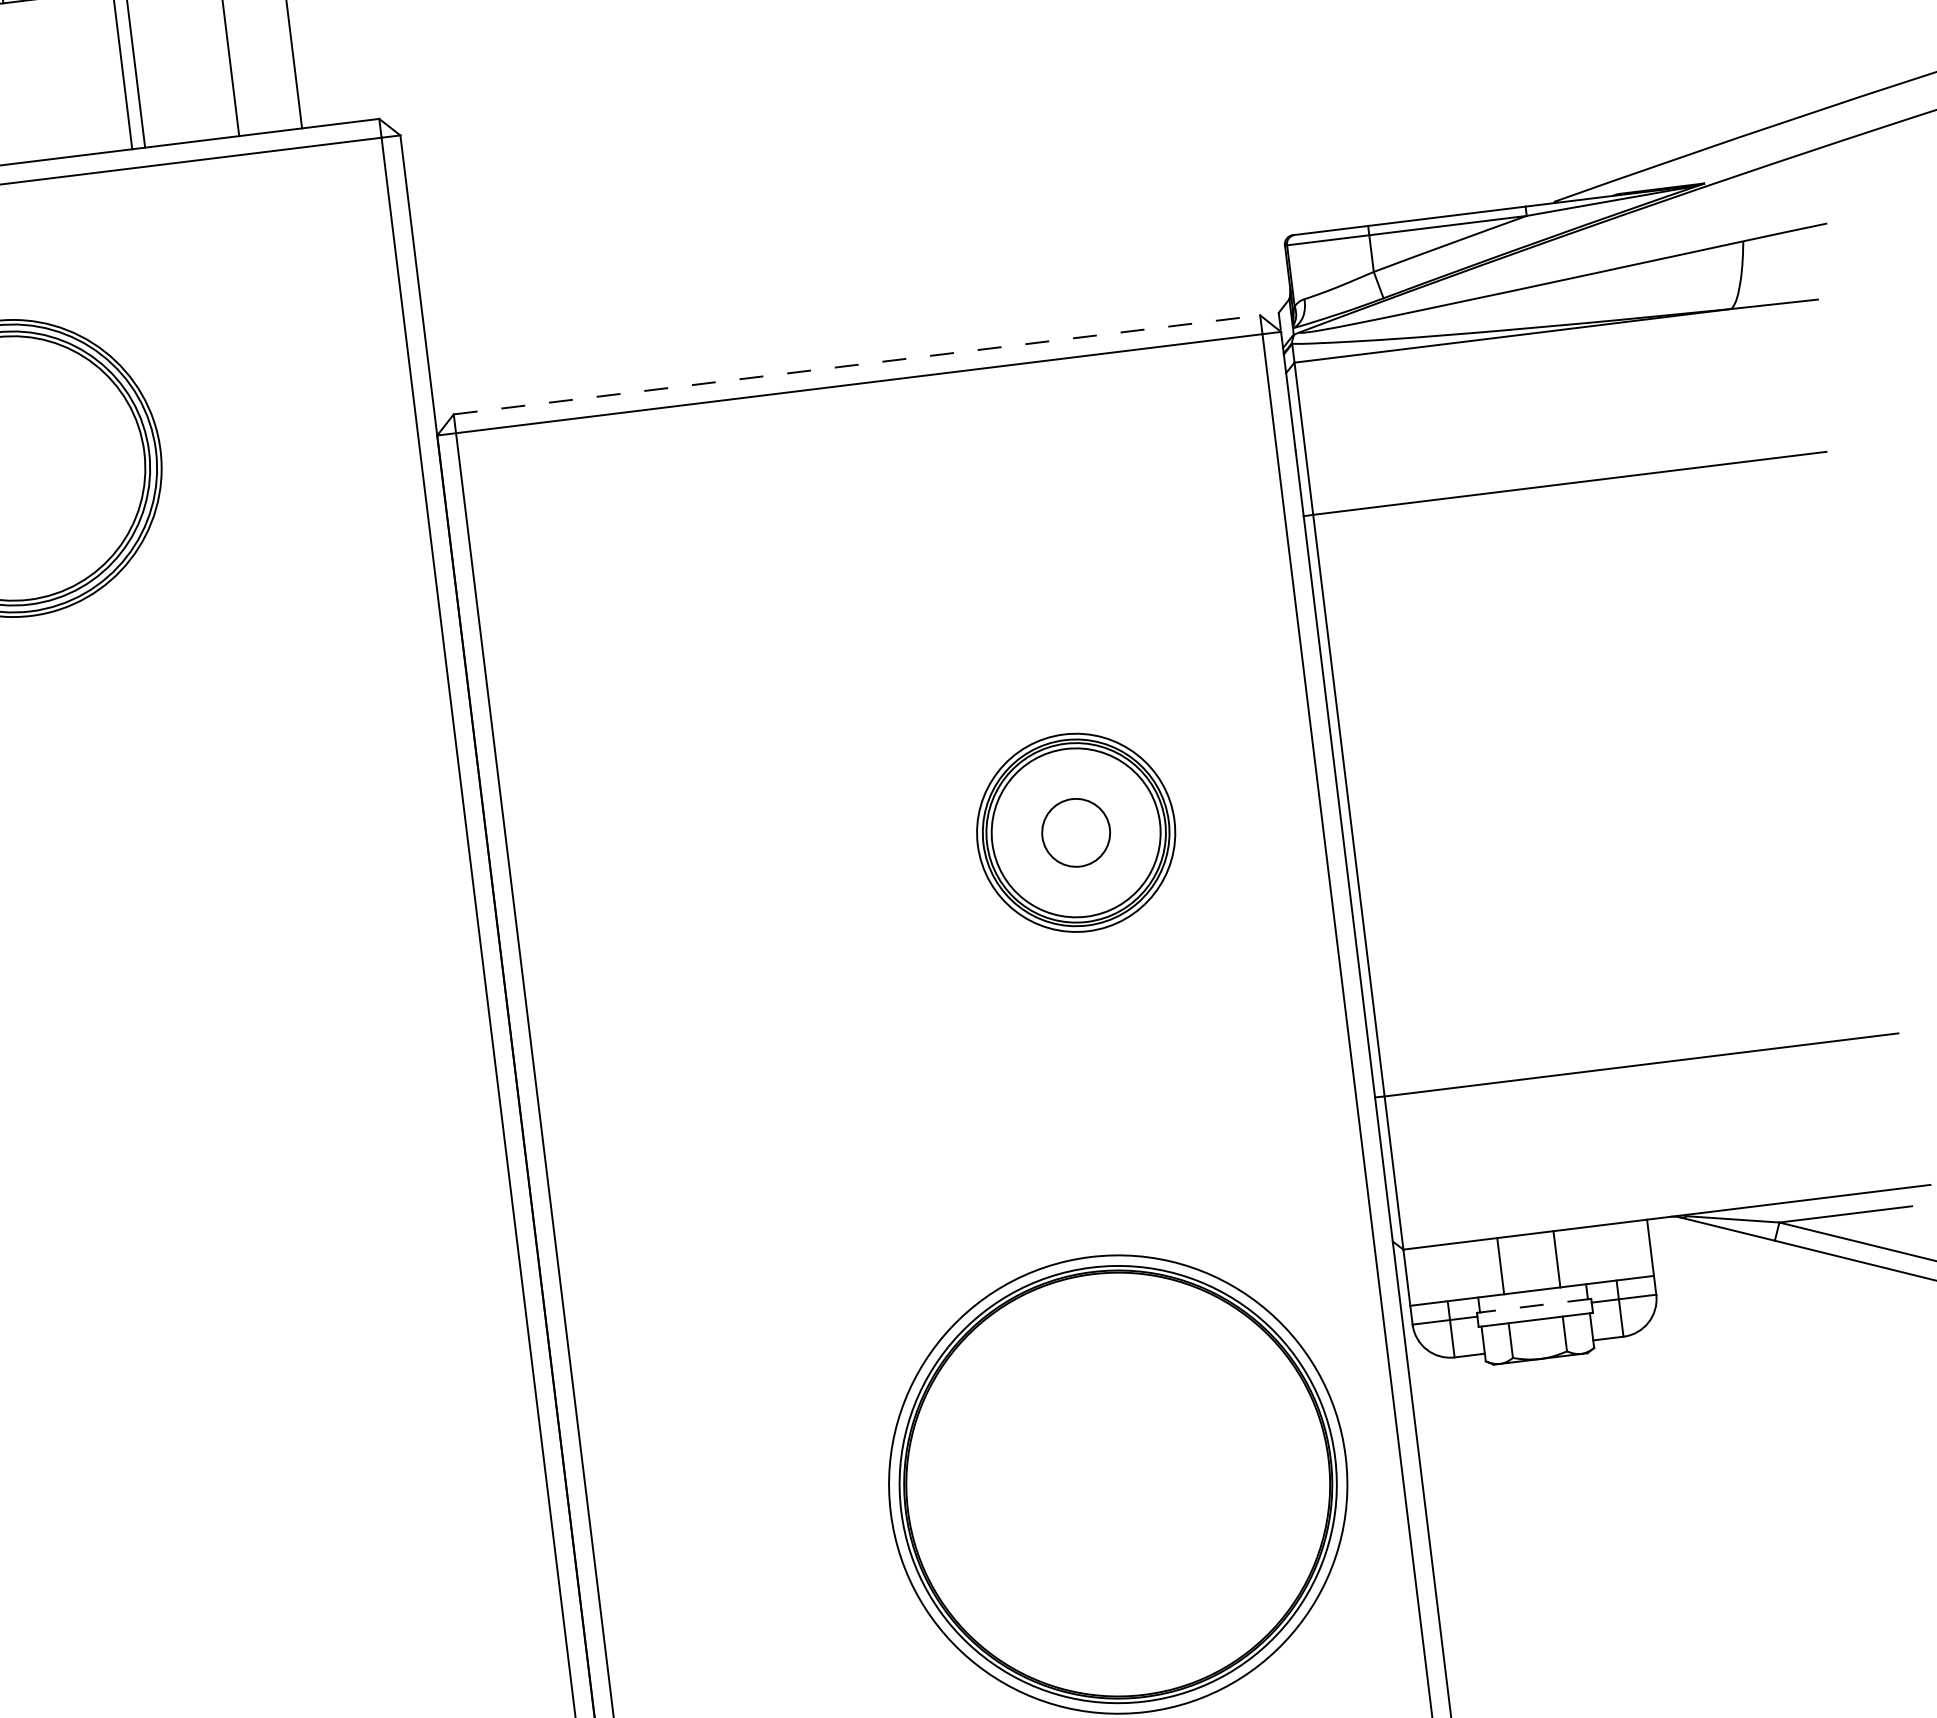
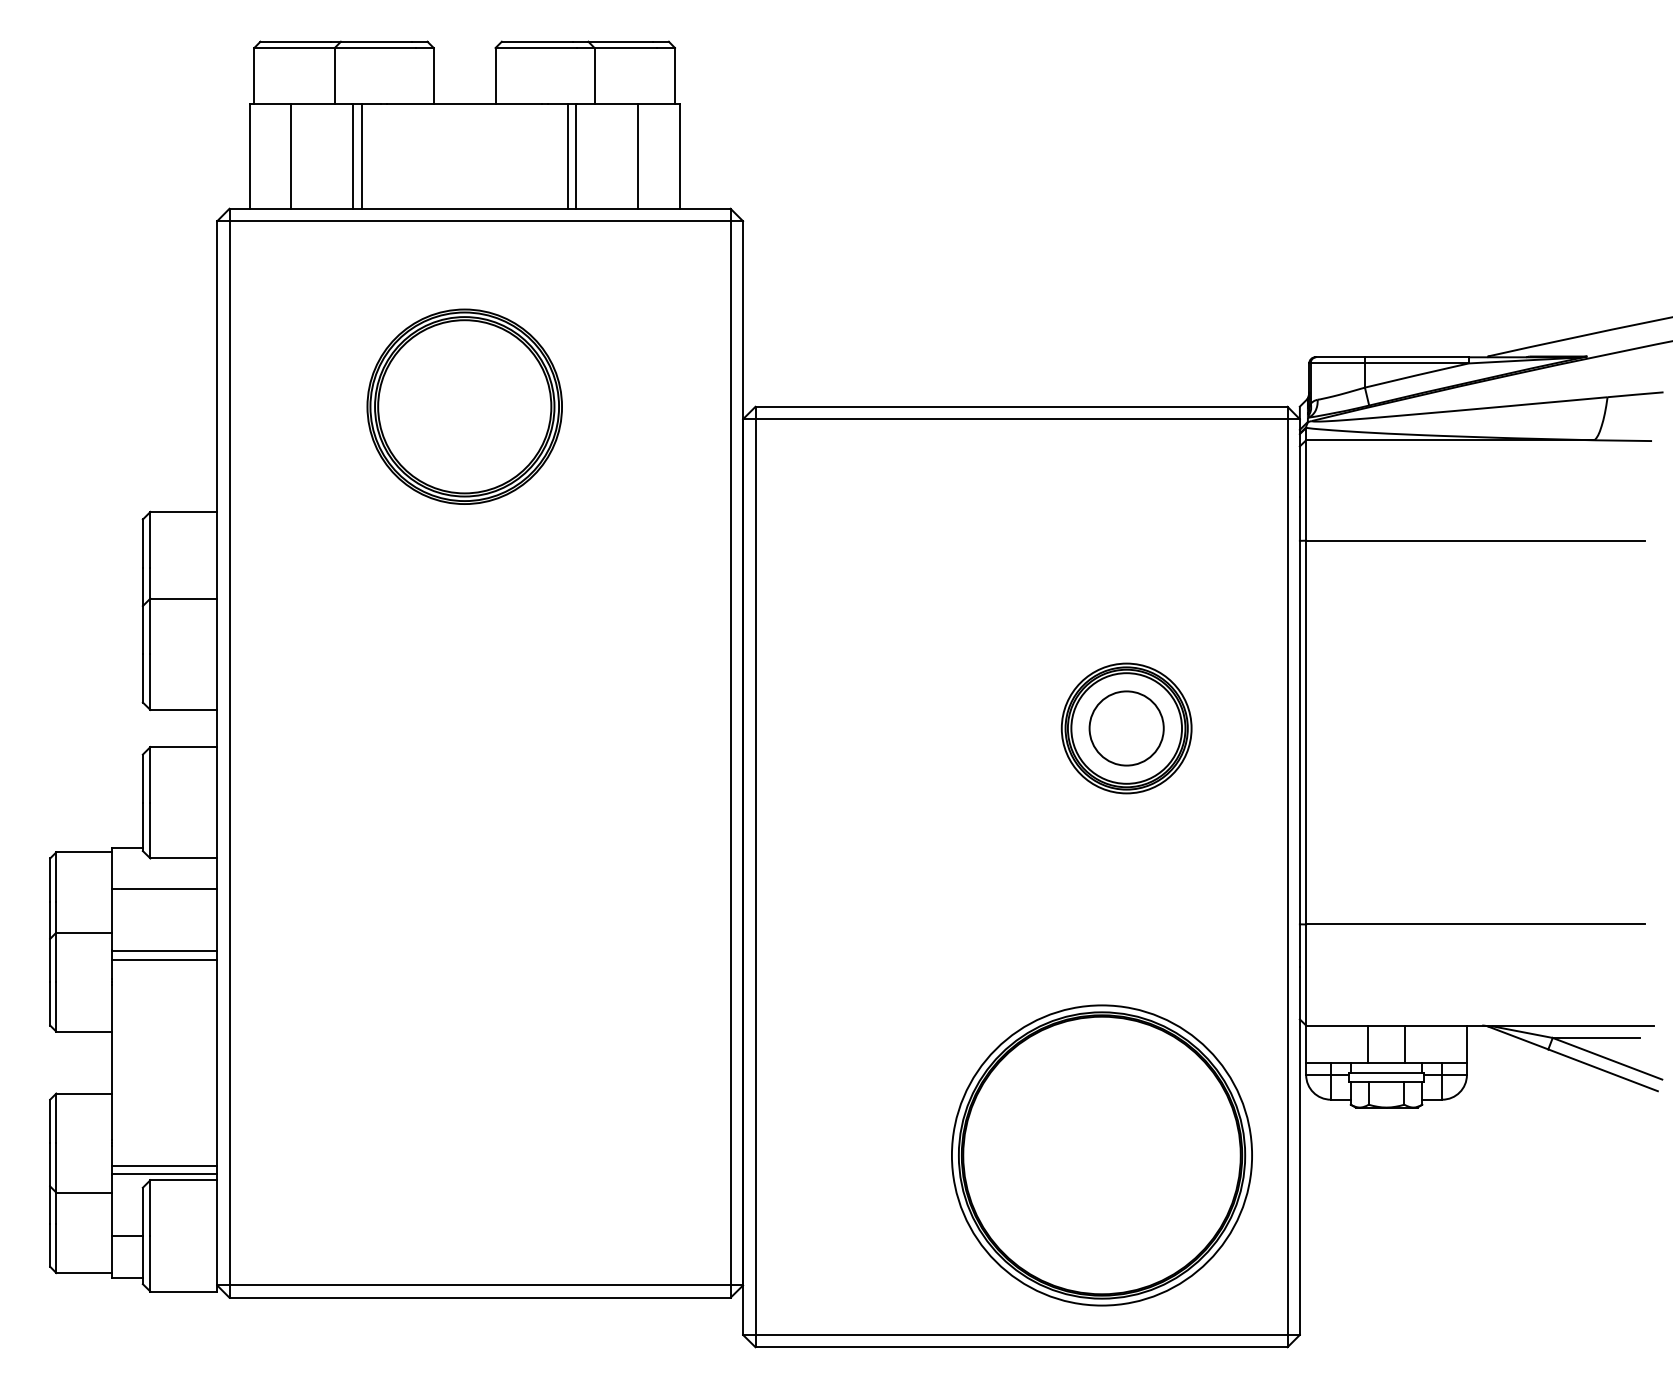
line: (858, 364) -> (1022, 406), dashed -> solid
circle: (1075, 832) -> (1126, 728), size x1.67
line: (1533, 1305) -> (1386, 1072), dashed -> solid

